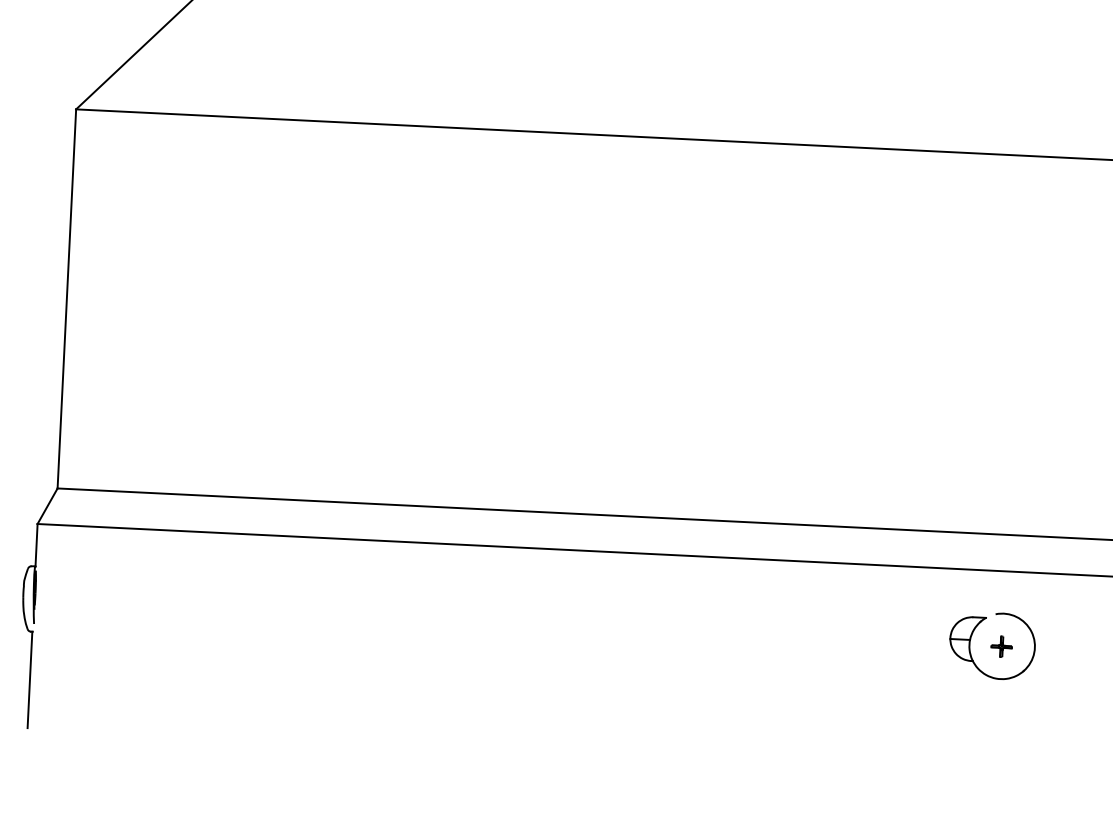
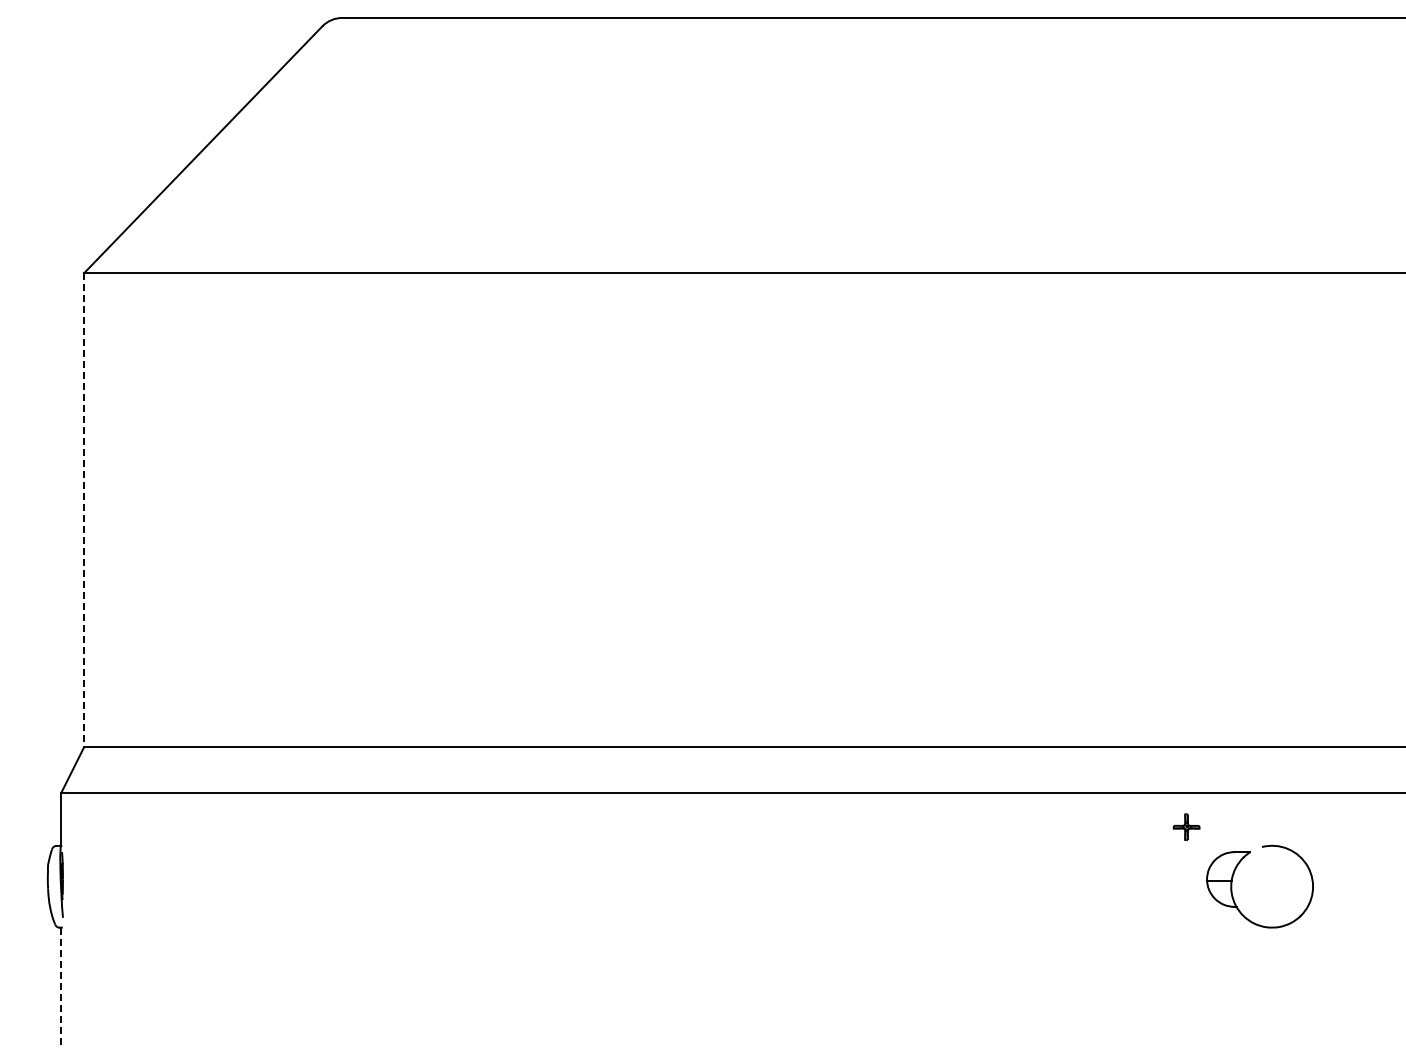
line: (67, 299) -> (84, 510), solid -> dashed
part: (1001, 646) -> (1186, 826), moved
line: (30, 680) -> (61, 988), solid -> dashed

